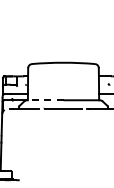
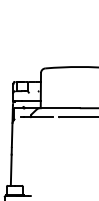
line: (44, 100) -> (58, 108), dashed -> solid

